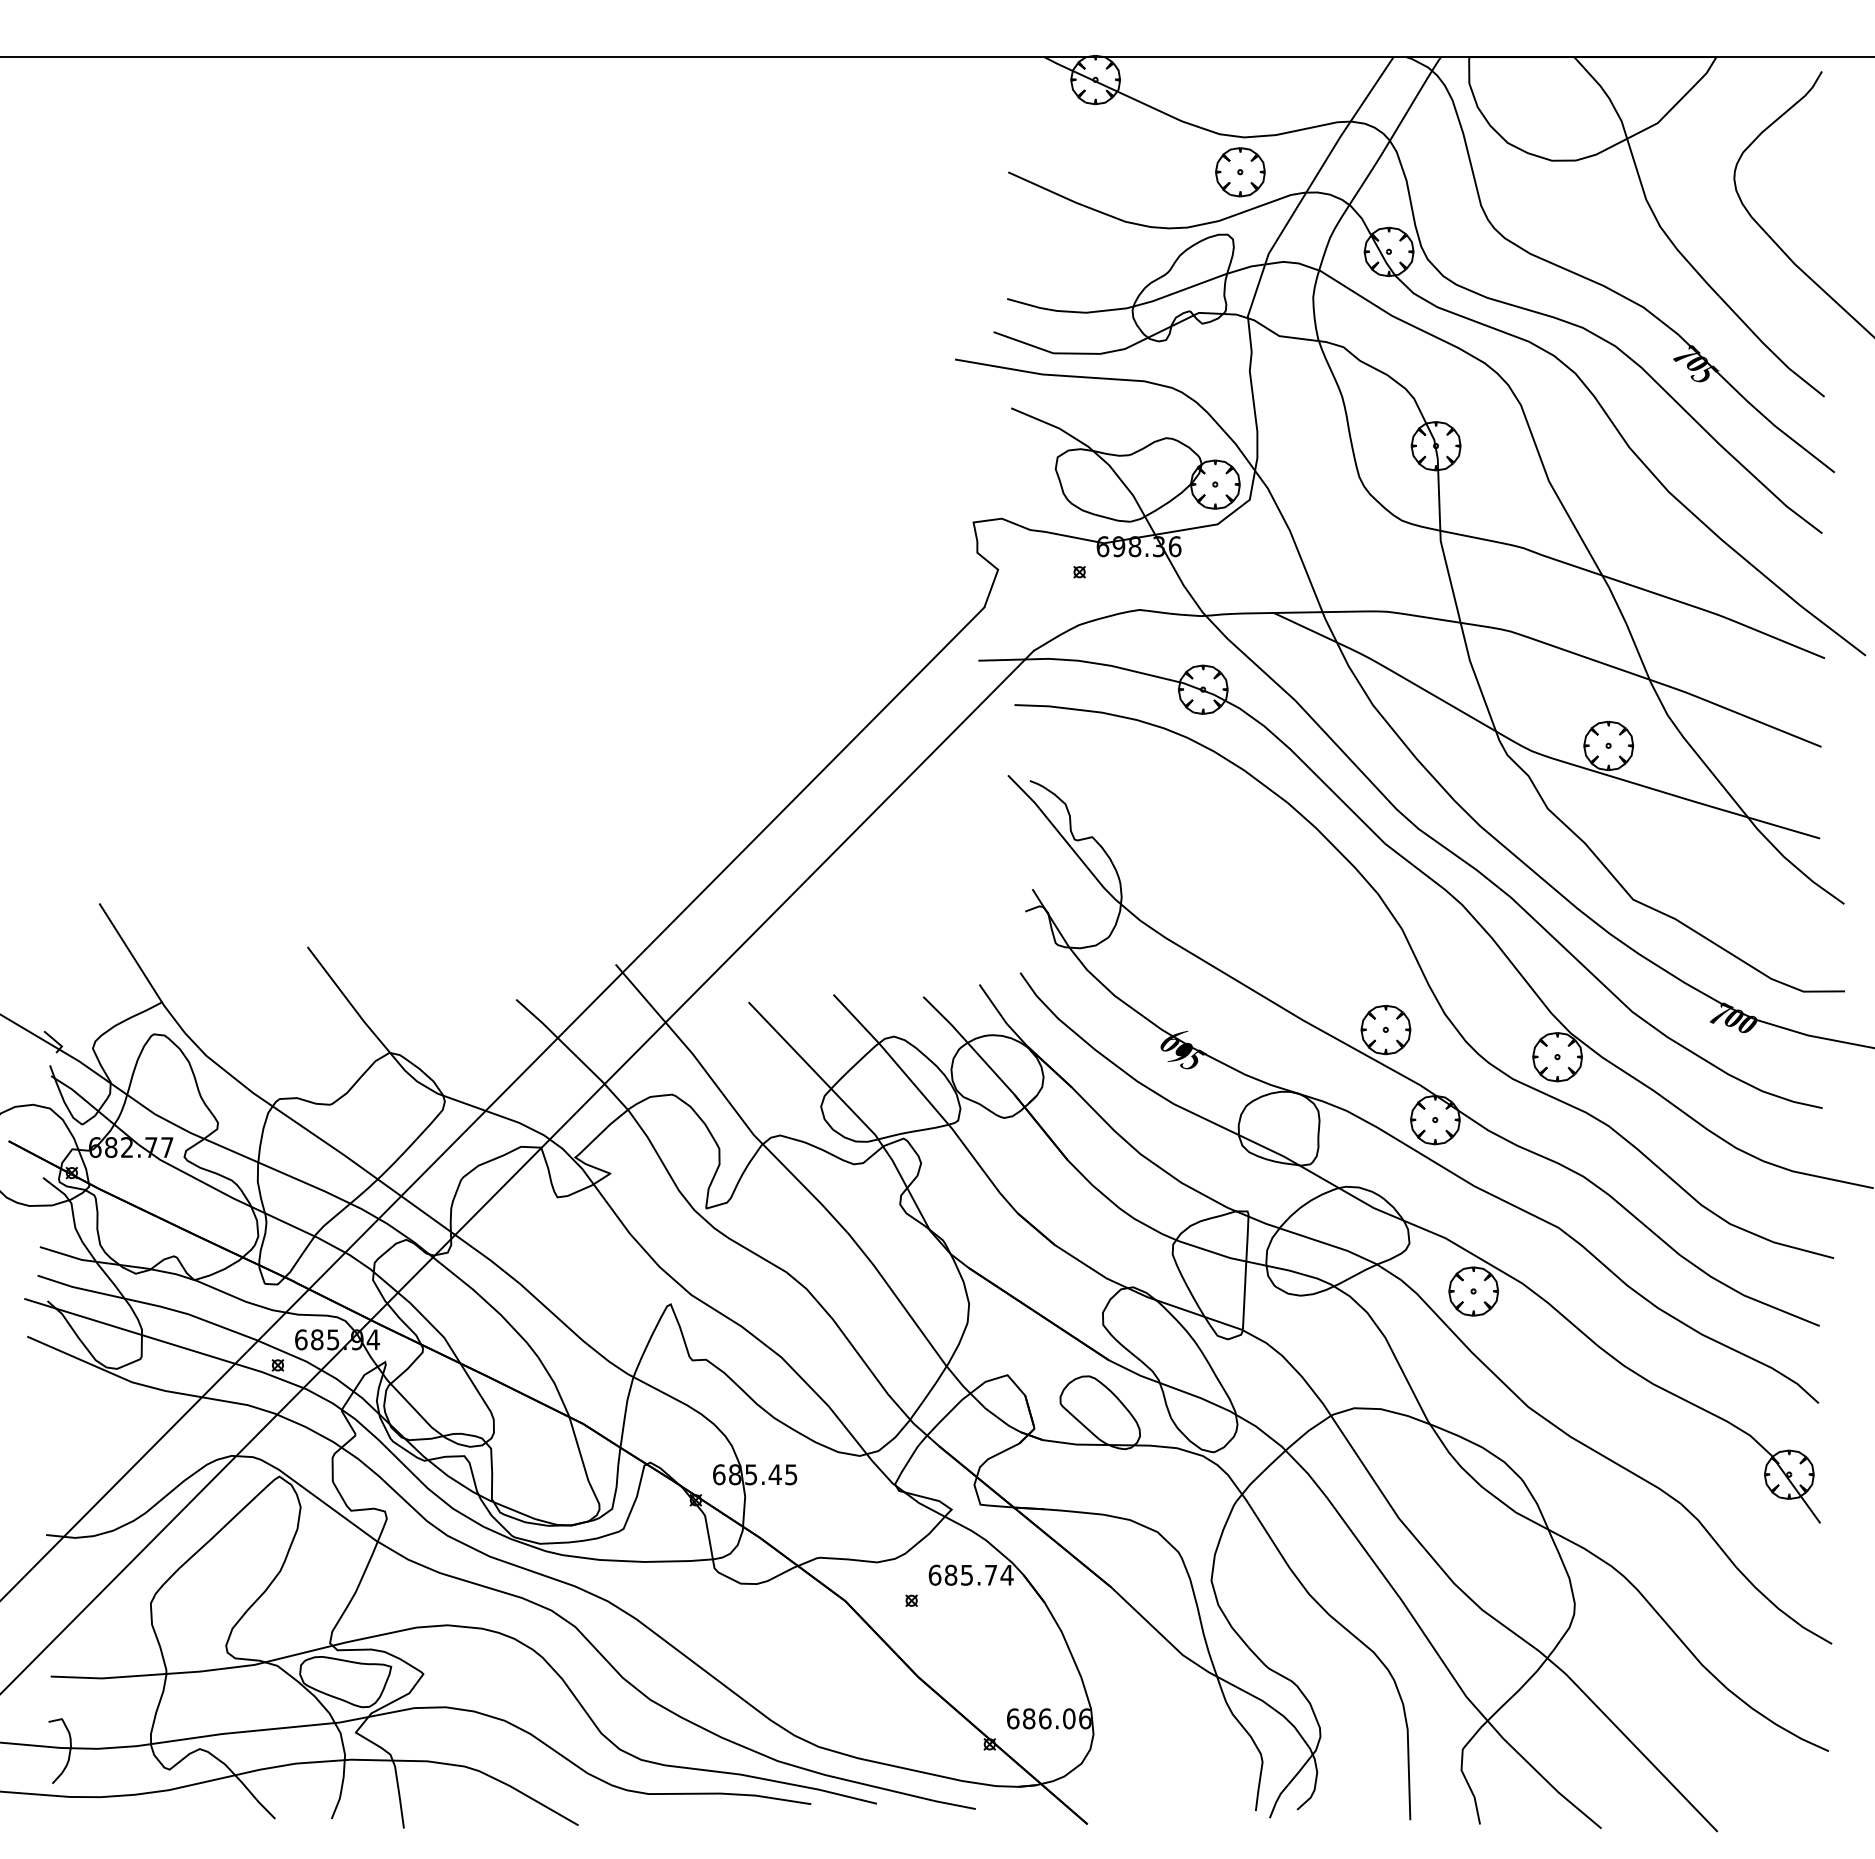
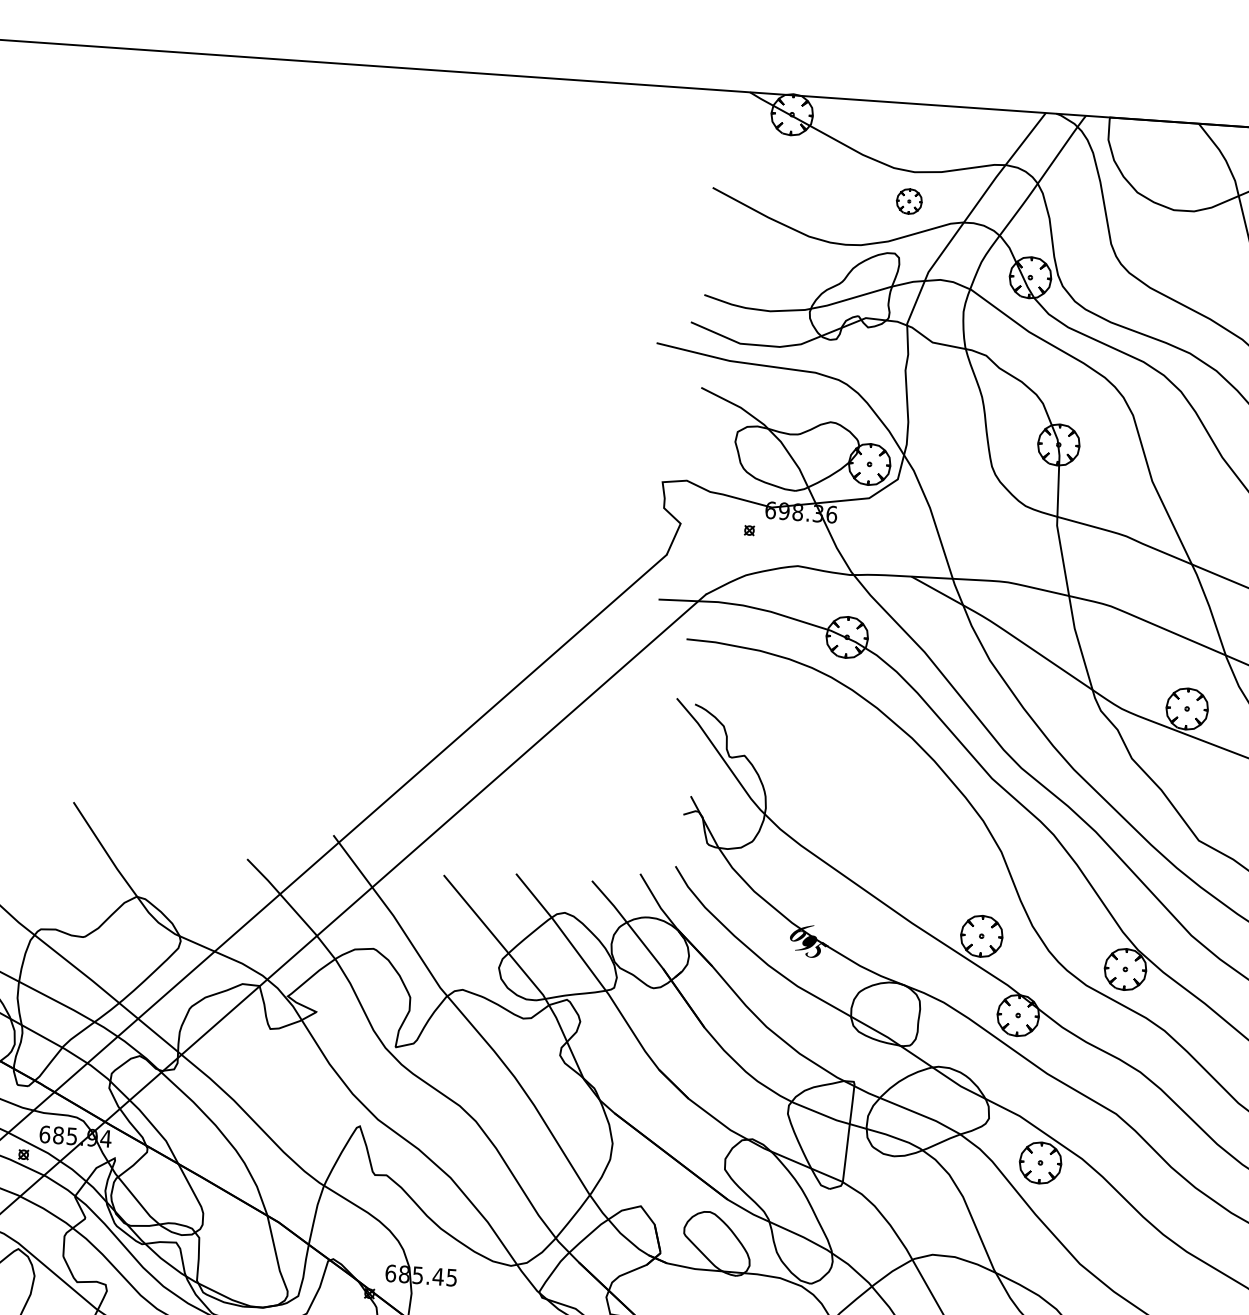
part: (1240, 172) -> (909, 201), size x0.6

